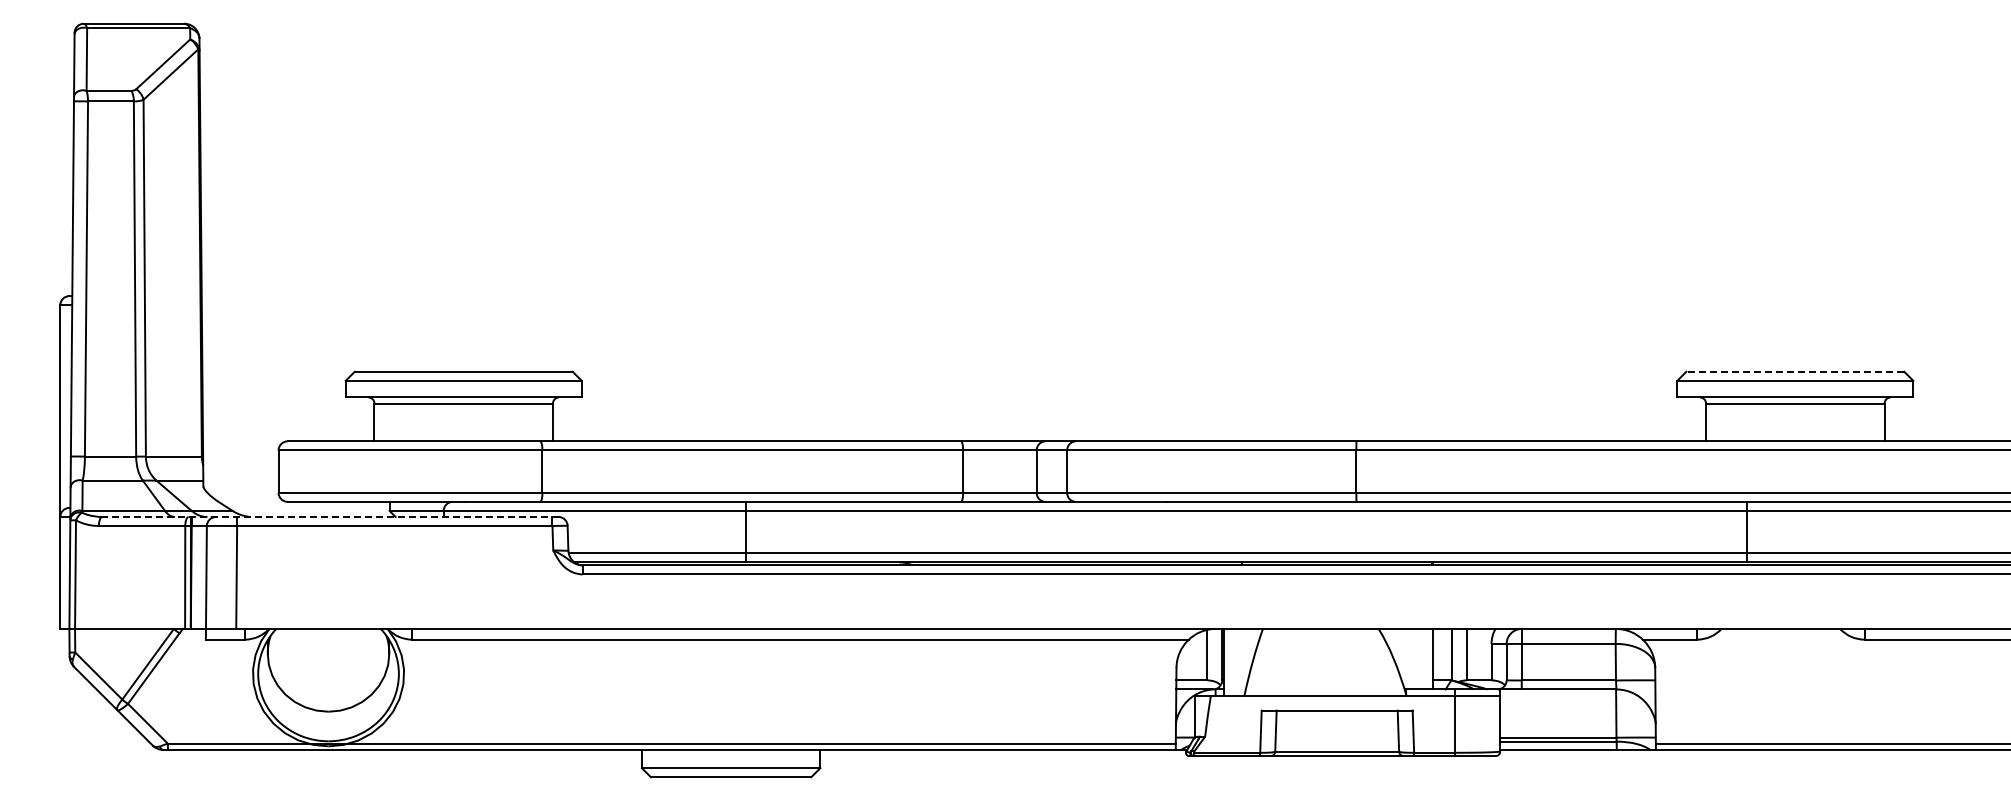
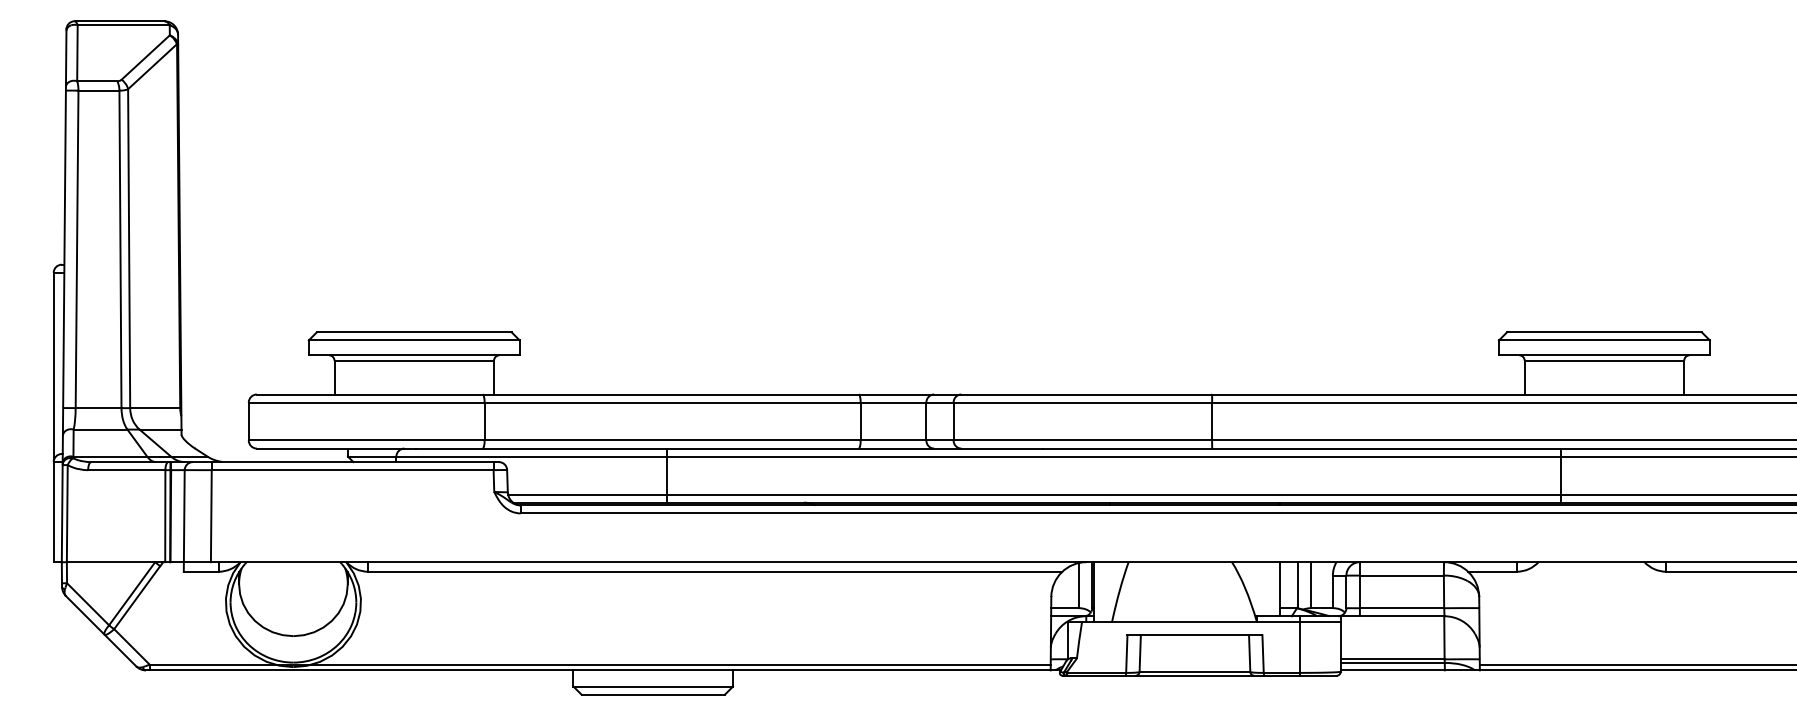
line: (1795, 371) -> (1604, 332), dashed -> solid
line: (329, 516) -> (294, 461), dashed -> solid

